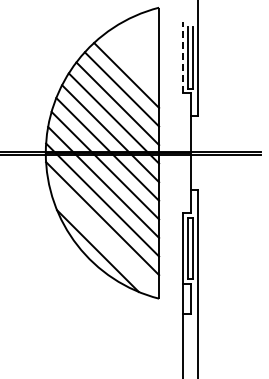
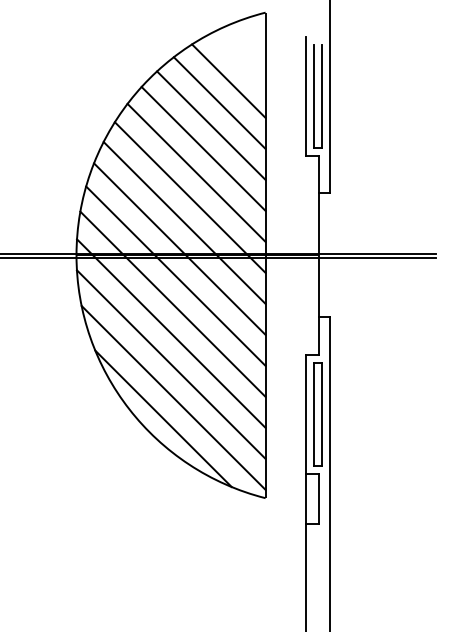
line: (137, 48) -> (229, 80), added
line: (183, 57) -> (306, 95), dashed -> solid
line: (131, 61) -> (219, 102), added
line: (103, 238) -> (172, 397), added

